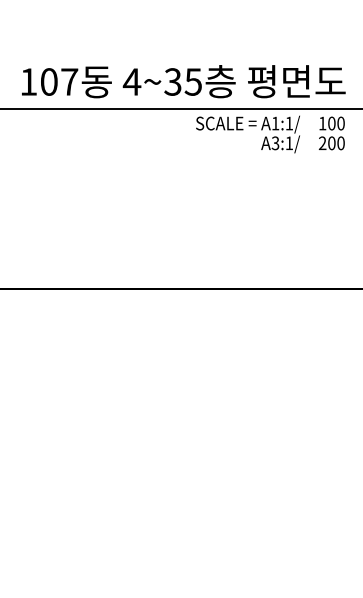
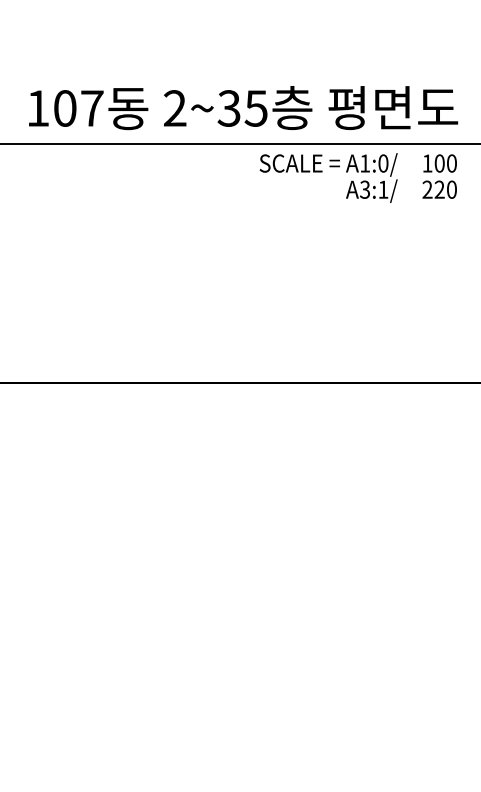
text: (131, 81) -> (174, 107), 4~35 -> 2~35
text: (289, 123) -> (383, 163), A1:1/ -> A1:0/
text: (331, 143) -> (439, 189), 200 -> 220

